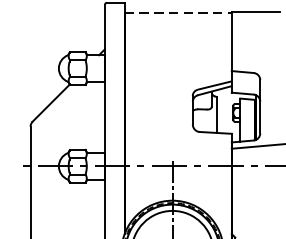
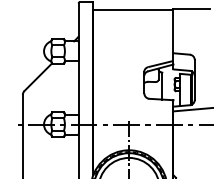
line: (178, 13) -> (133, 10), dashed -> solid

